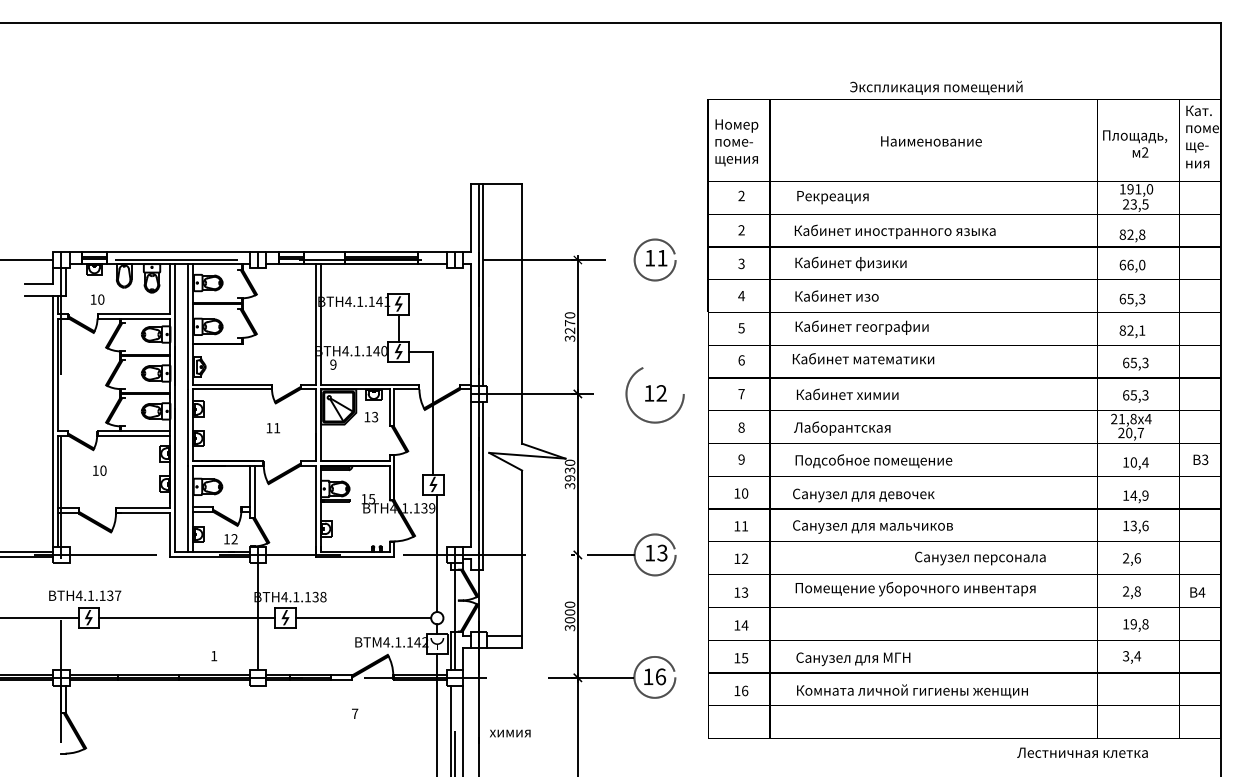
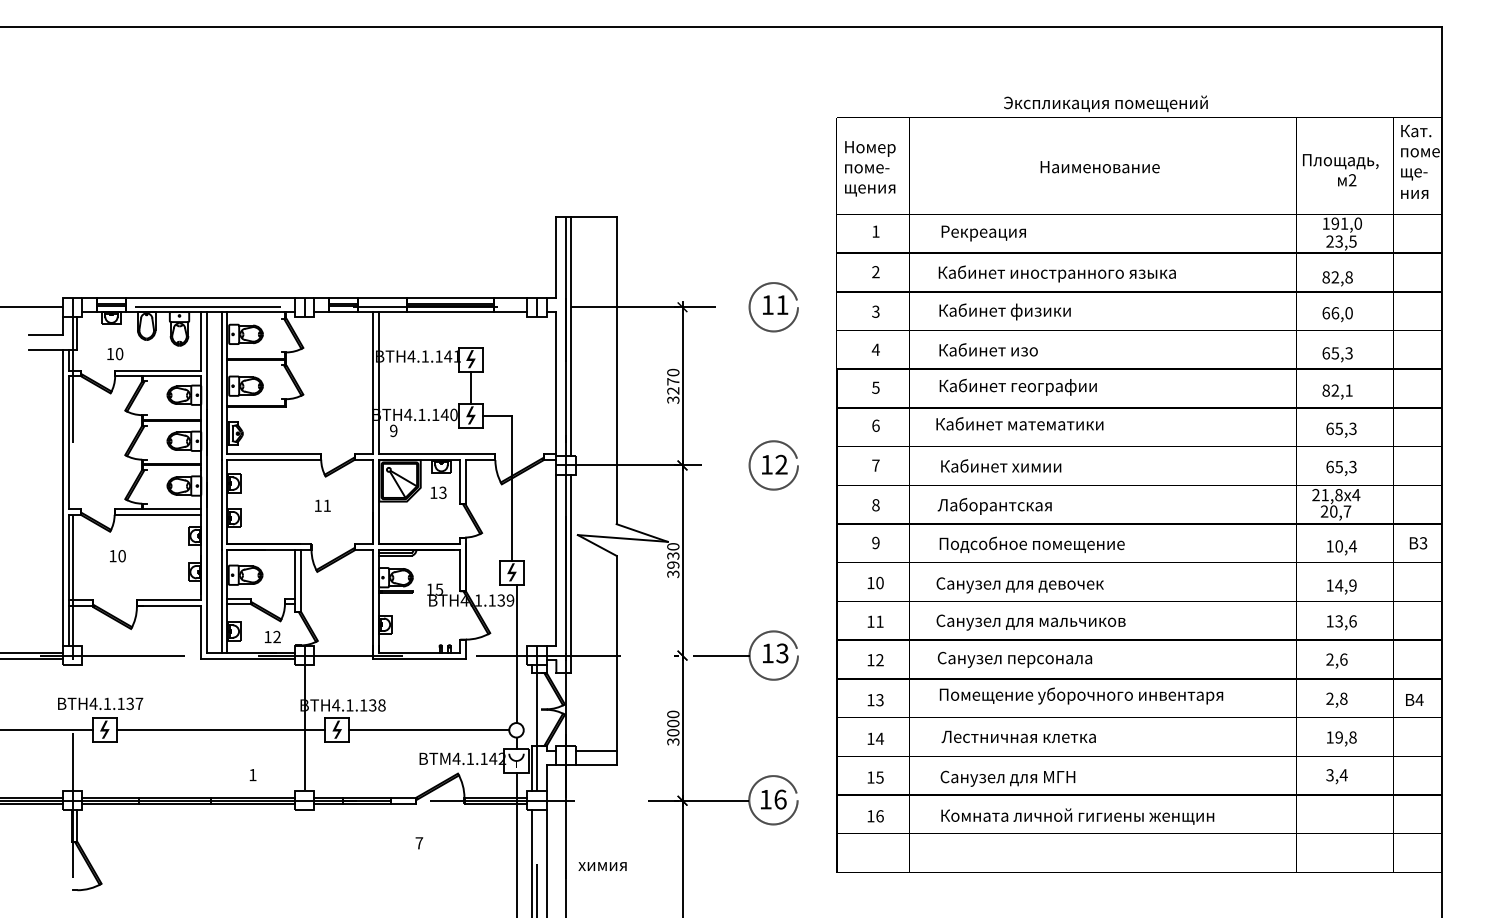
text: (741, 195) -> (875, 231), 2 -> 1
circle: (654, 393) -> (773, 464), size x0.71
text: (980, 558) -> (1015, 659), moved
text: (1082, 752) -> (1018, 736), moved

